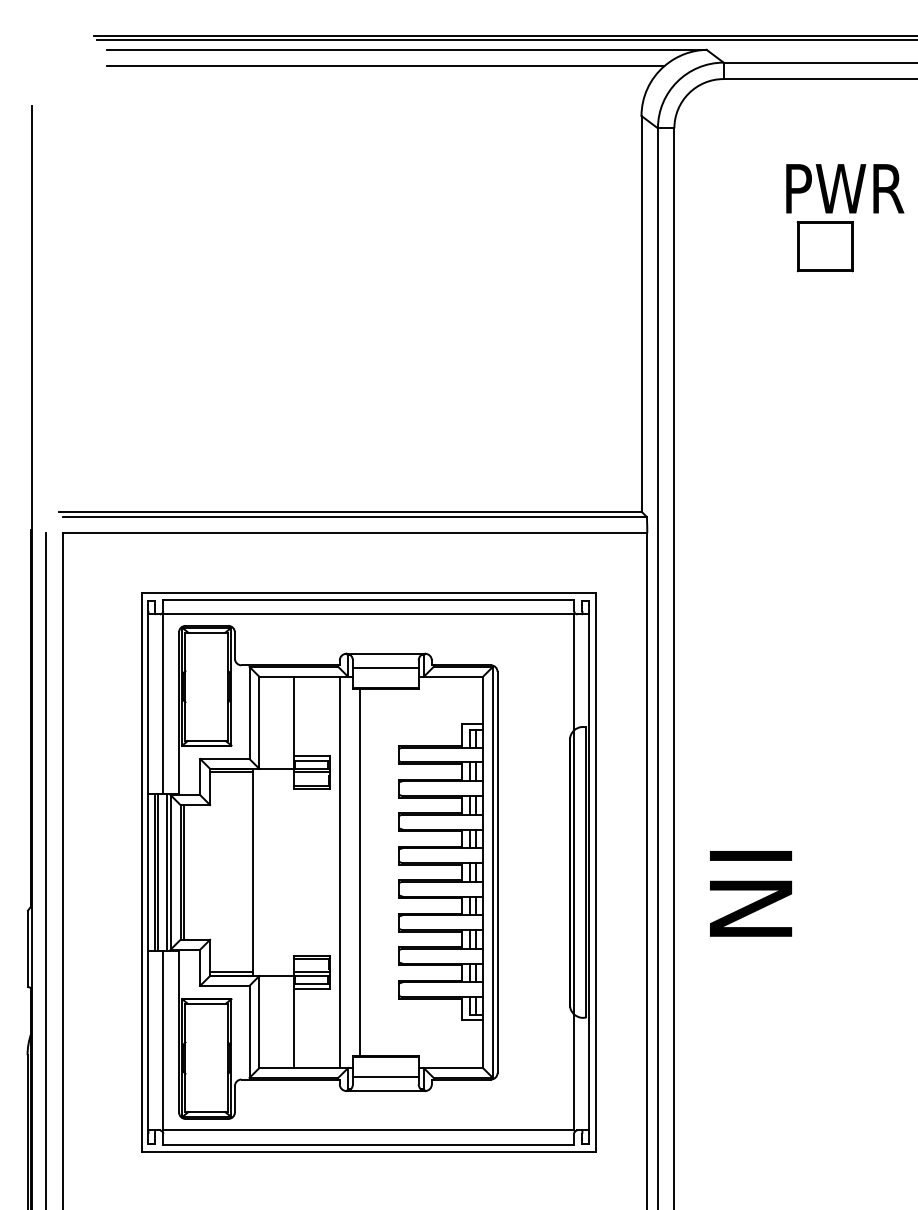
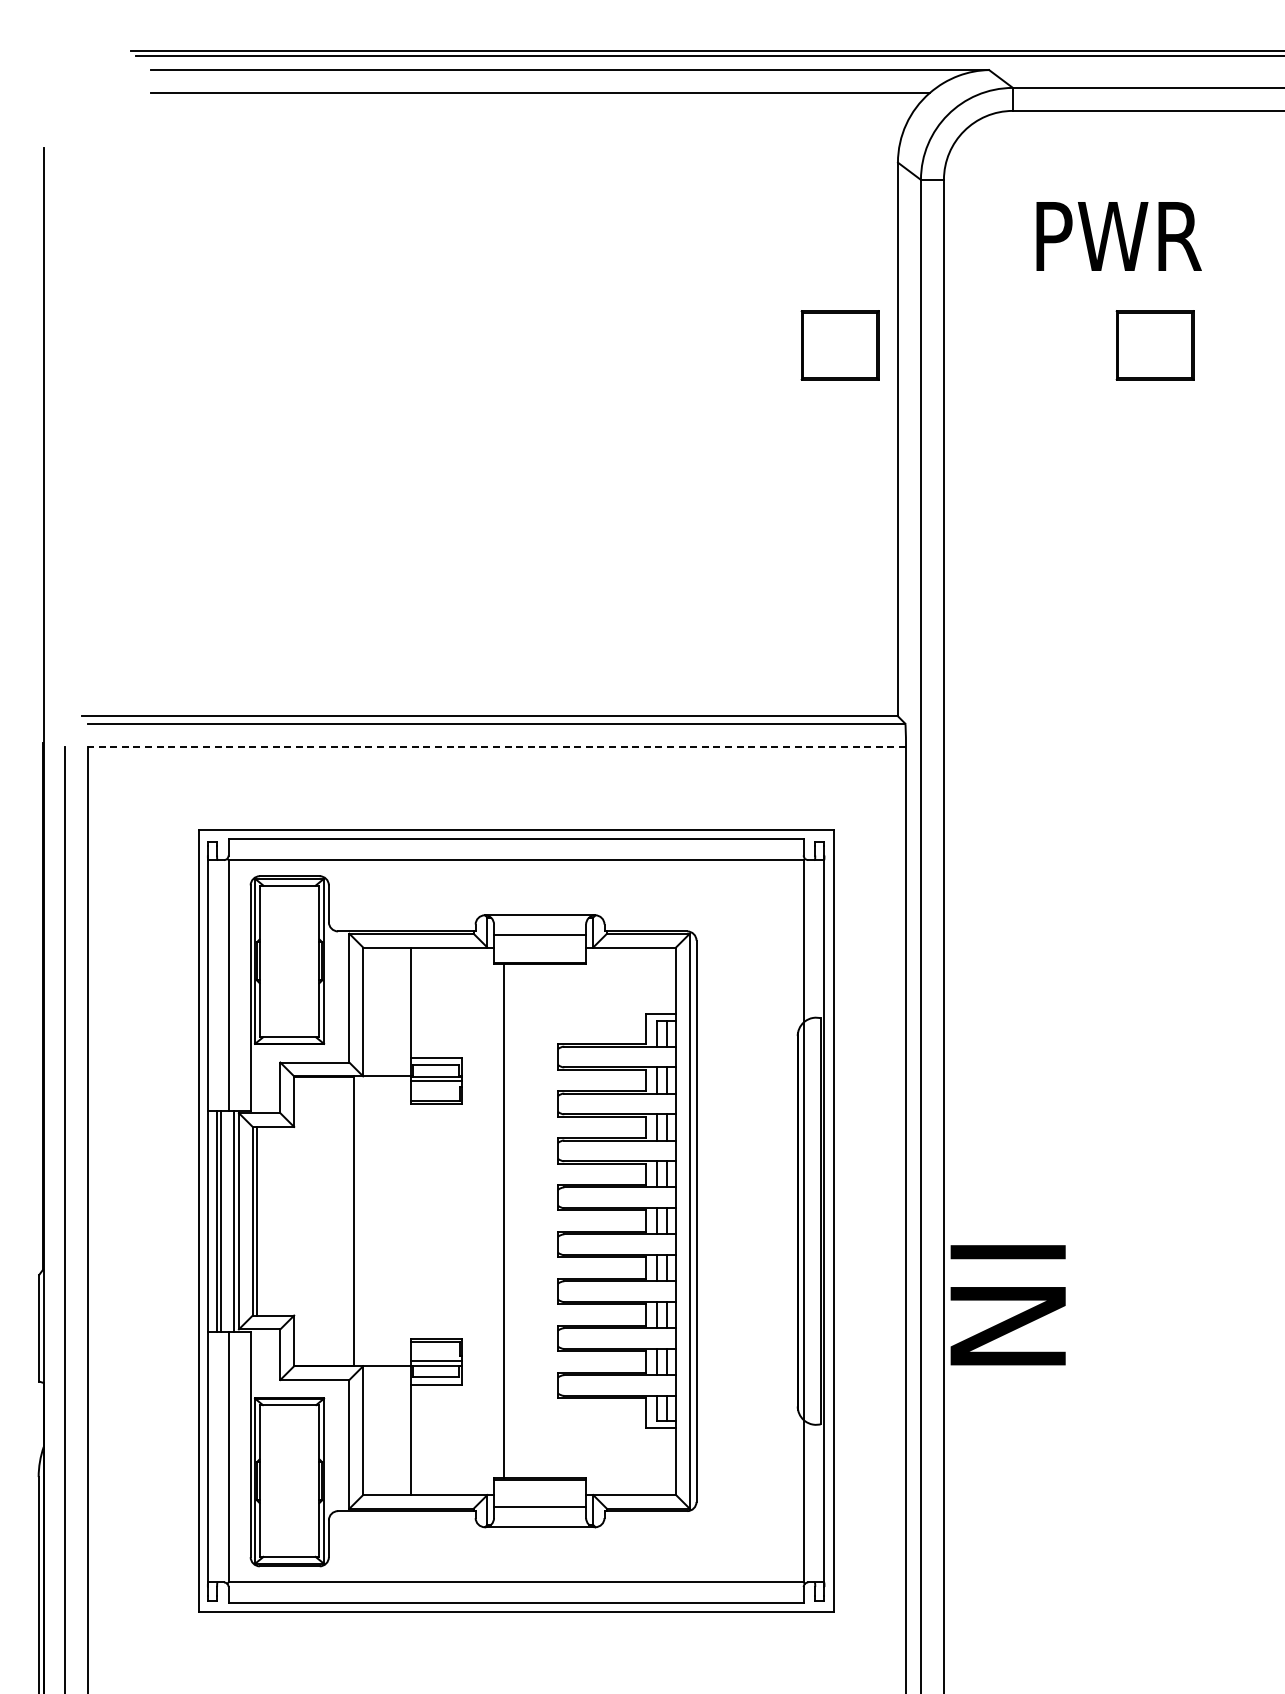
text: (844, 188) -> (1118, 236), moved
part: (599, 246) -> (839, 345), added
line: (354, 533) -> (496, 746), solid -> dashed
line: (231, 772) -> (323, 1081), removed
line: (339, 872) -> (475, 1221), removed
text: (750, 894) -> (1007, 1305), moved
line: (231, 972) -> (323, 1361), removed

